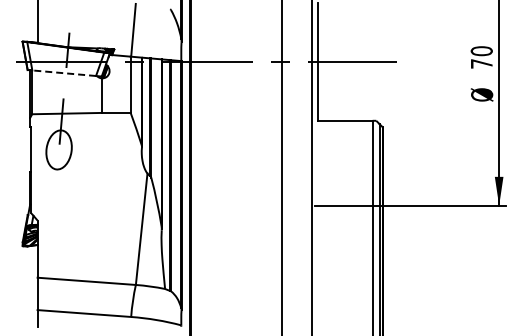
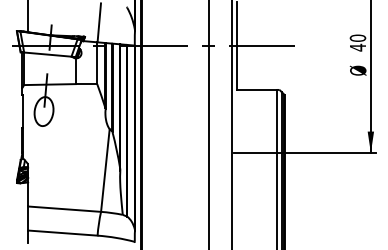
text: (481, 63) -> (357, 47), 70 -> 40
line: (64, 73) -> (48, 54), dashed -> solid

